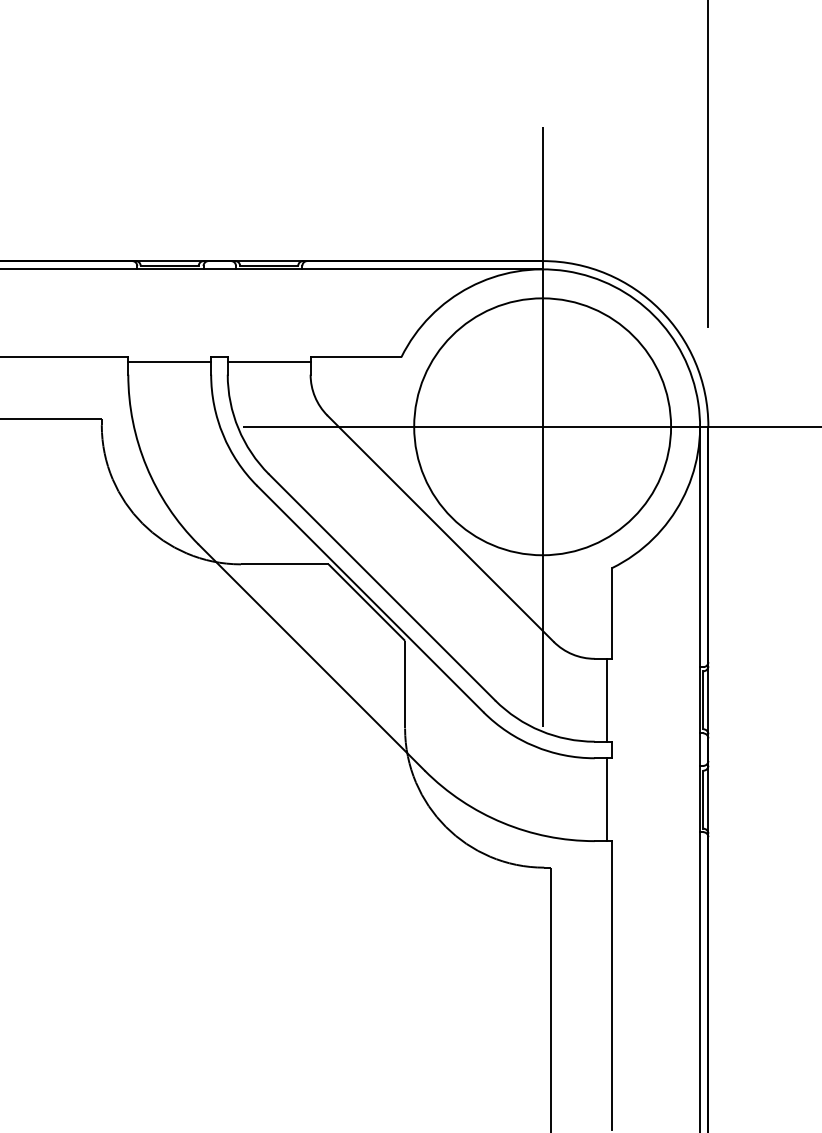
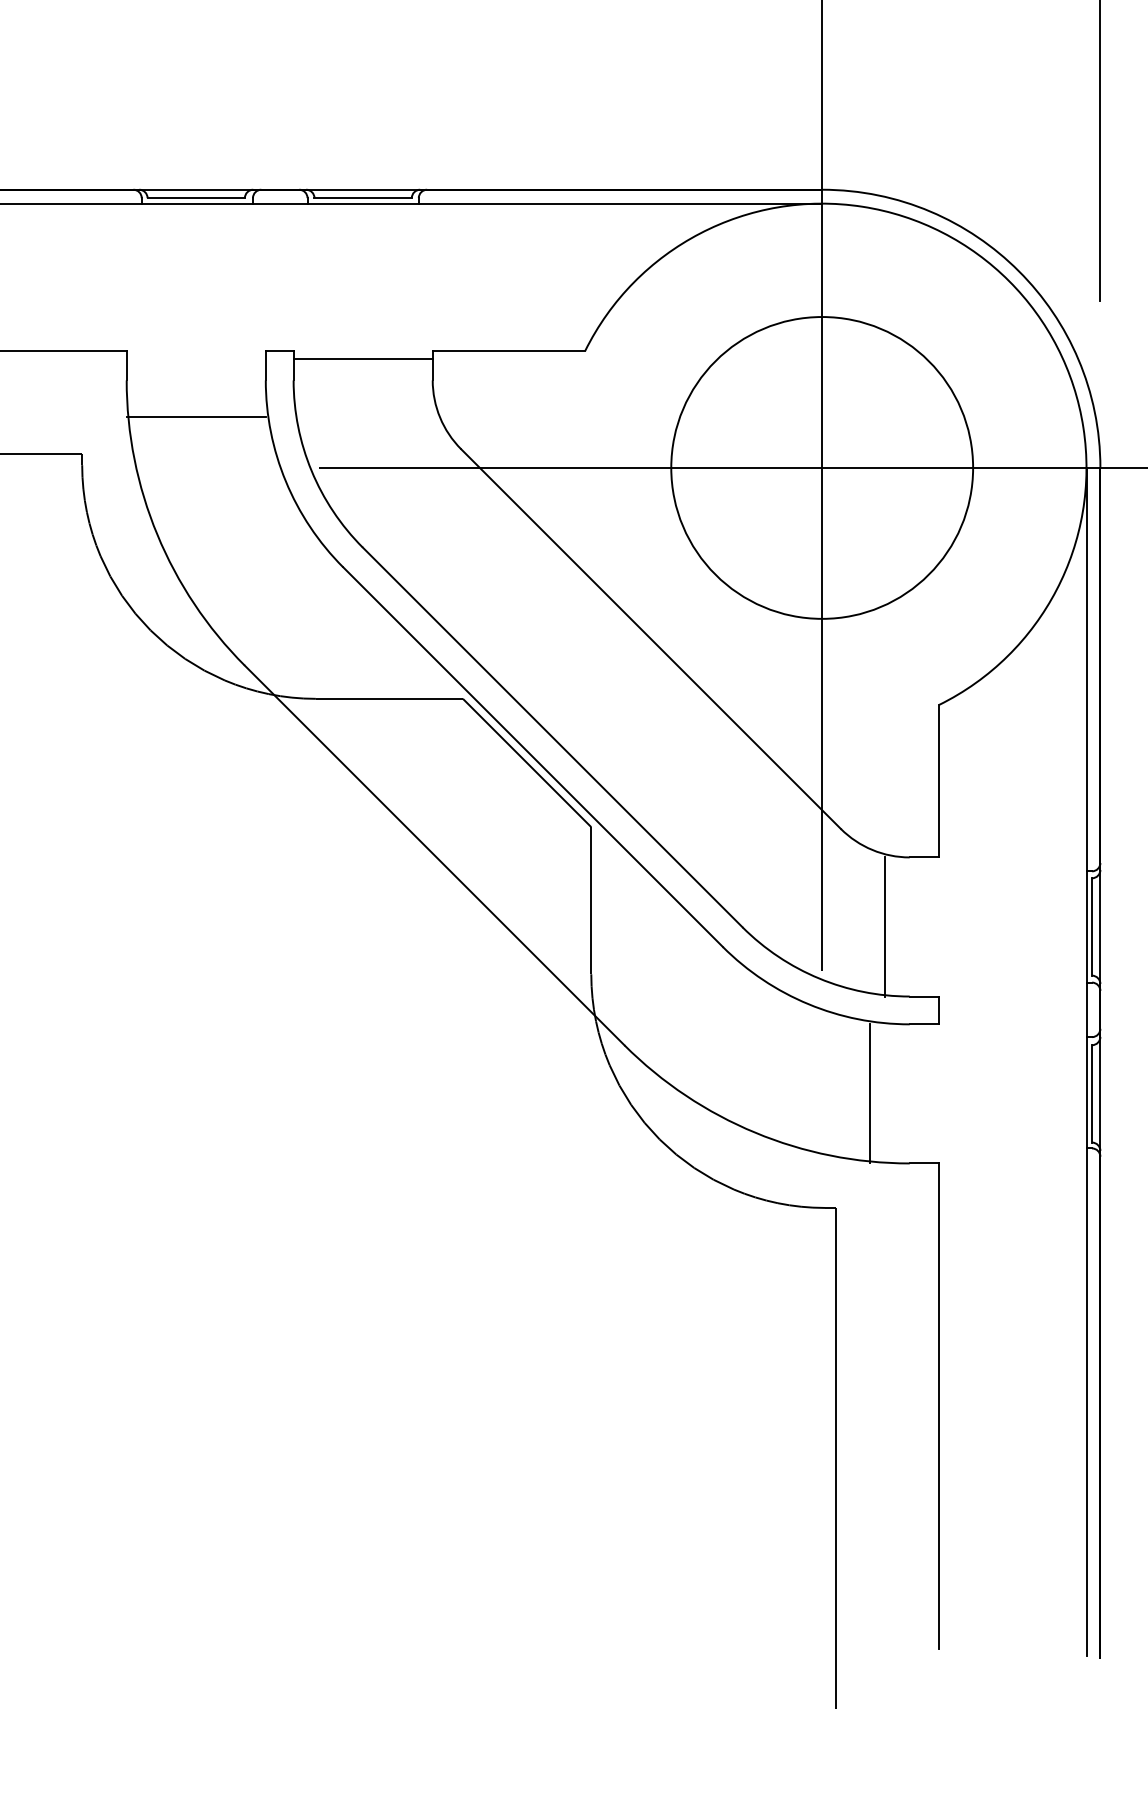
line: (169, 362) -> (195, 417), moved
circle: (542, 426) -> (821, 467), size x0.7
line: (607, 699) -> (885, 925), moved
line: (607, 799) -> (870, 1093), moved

